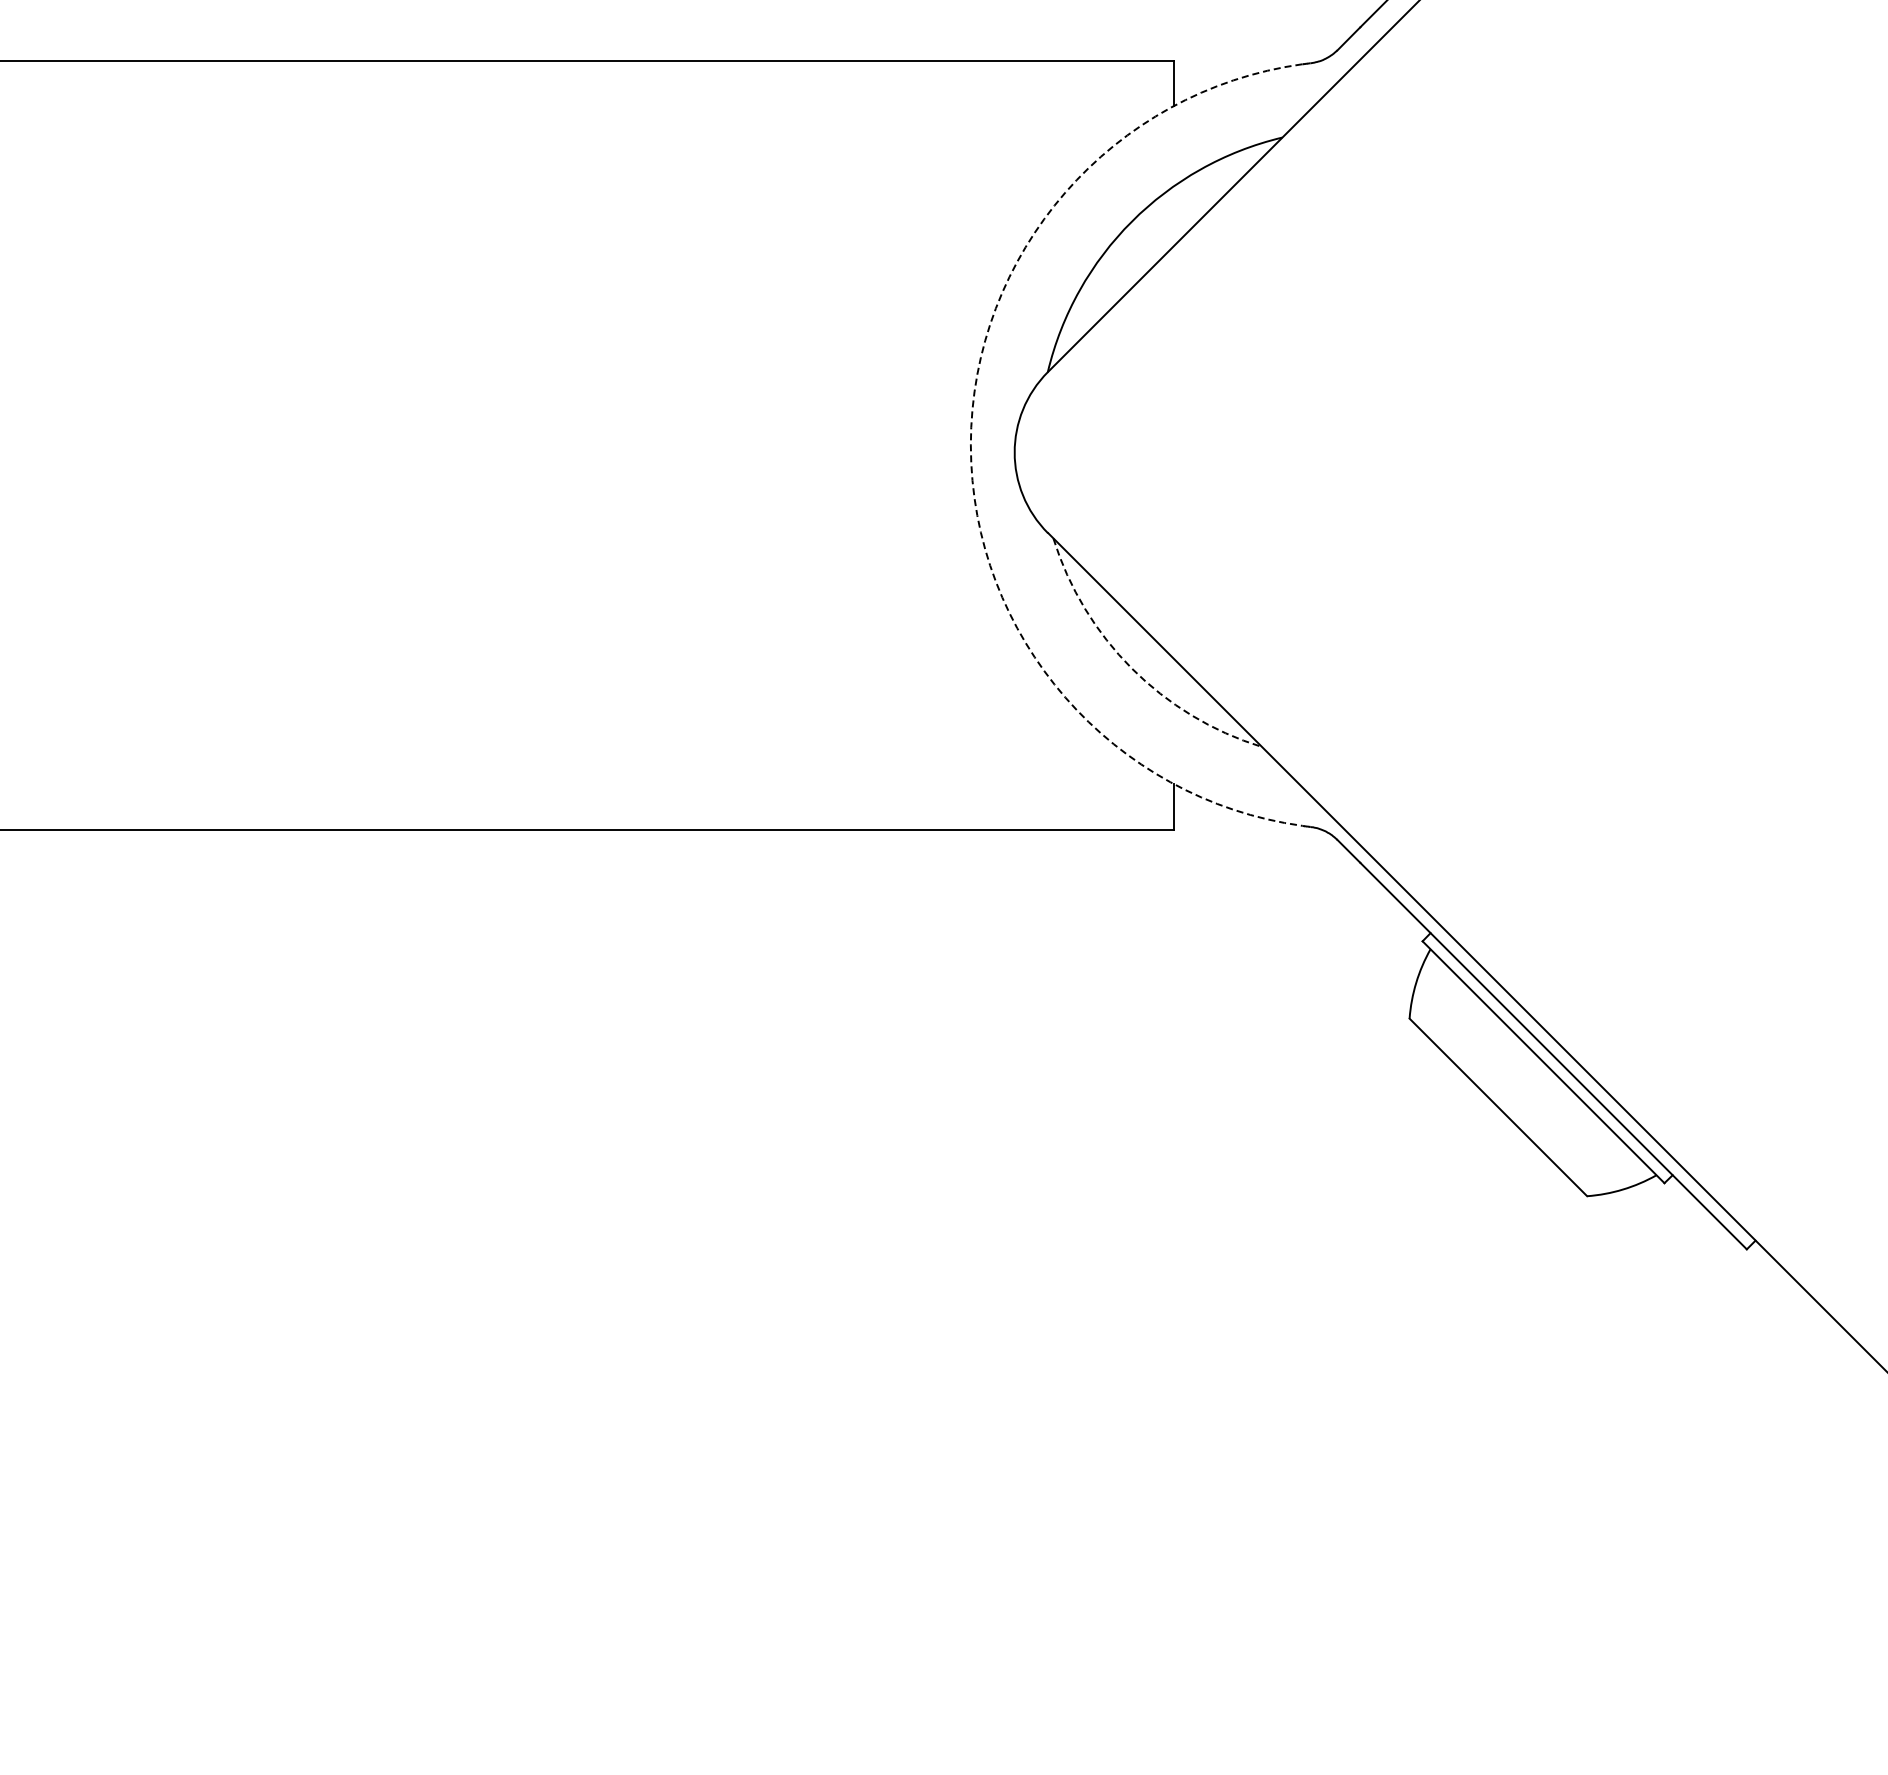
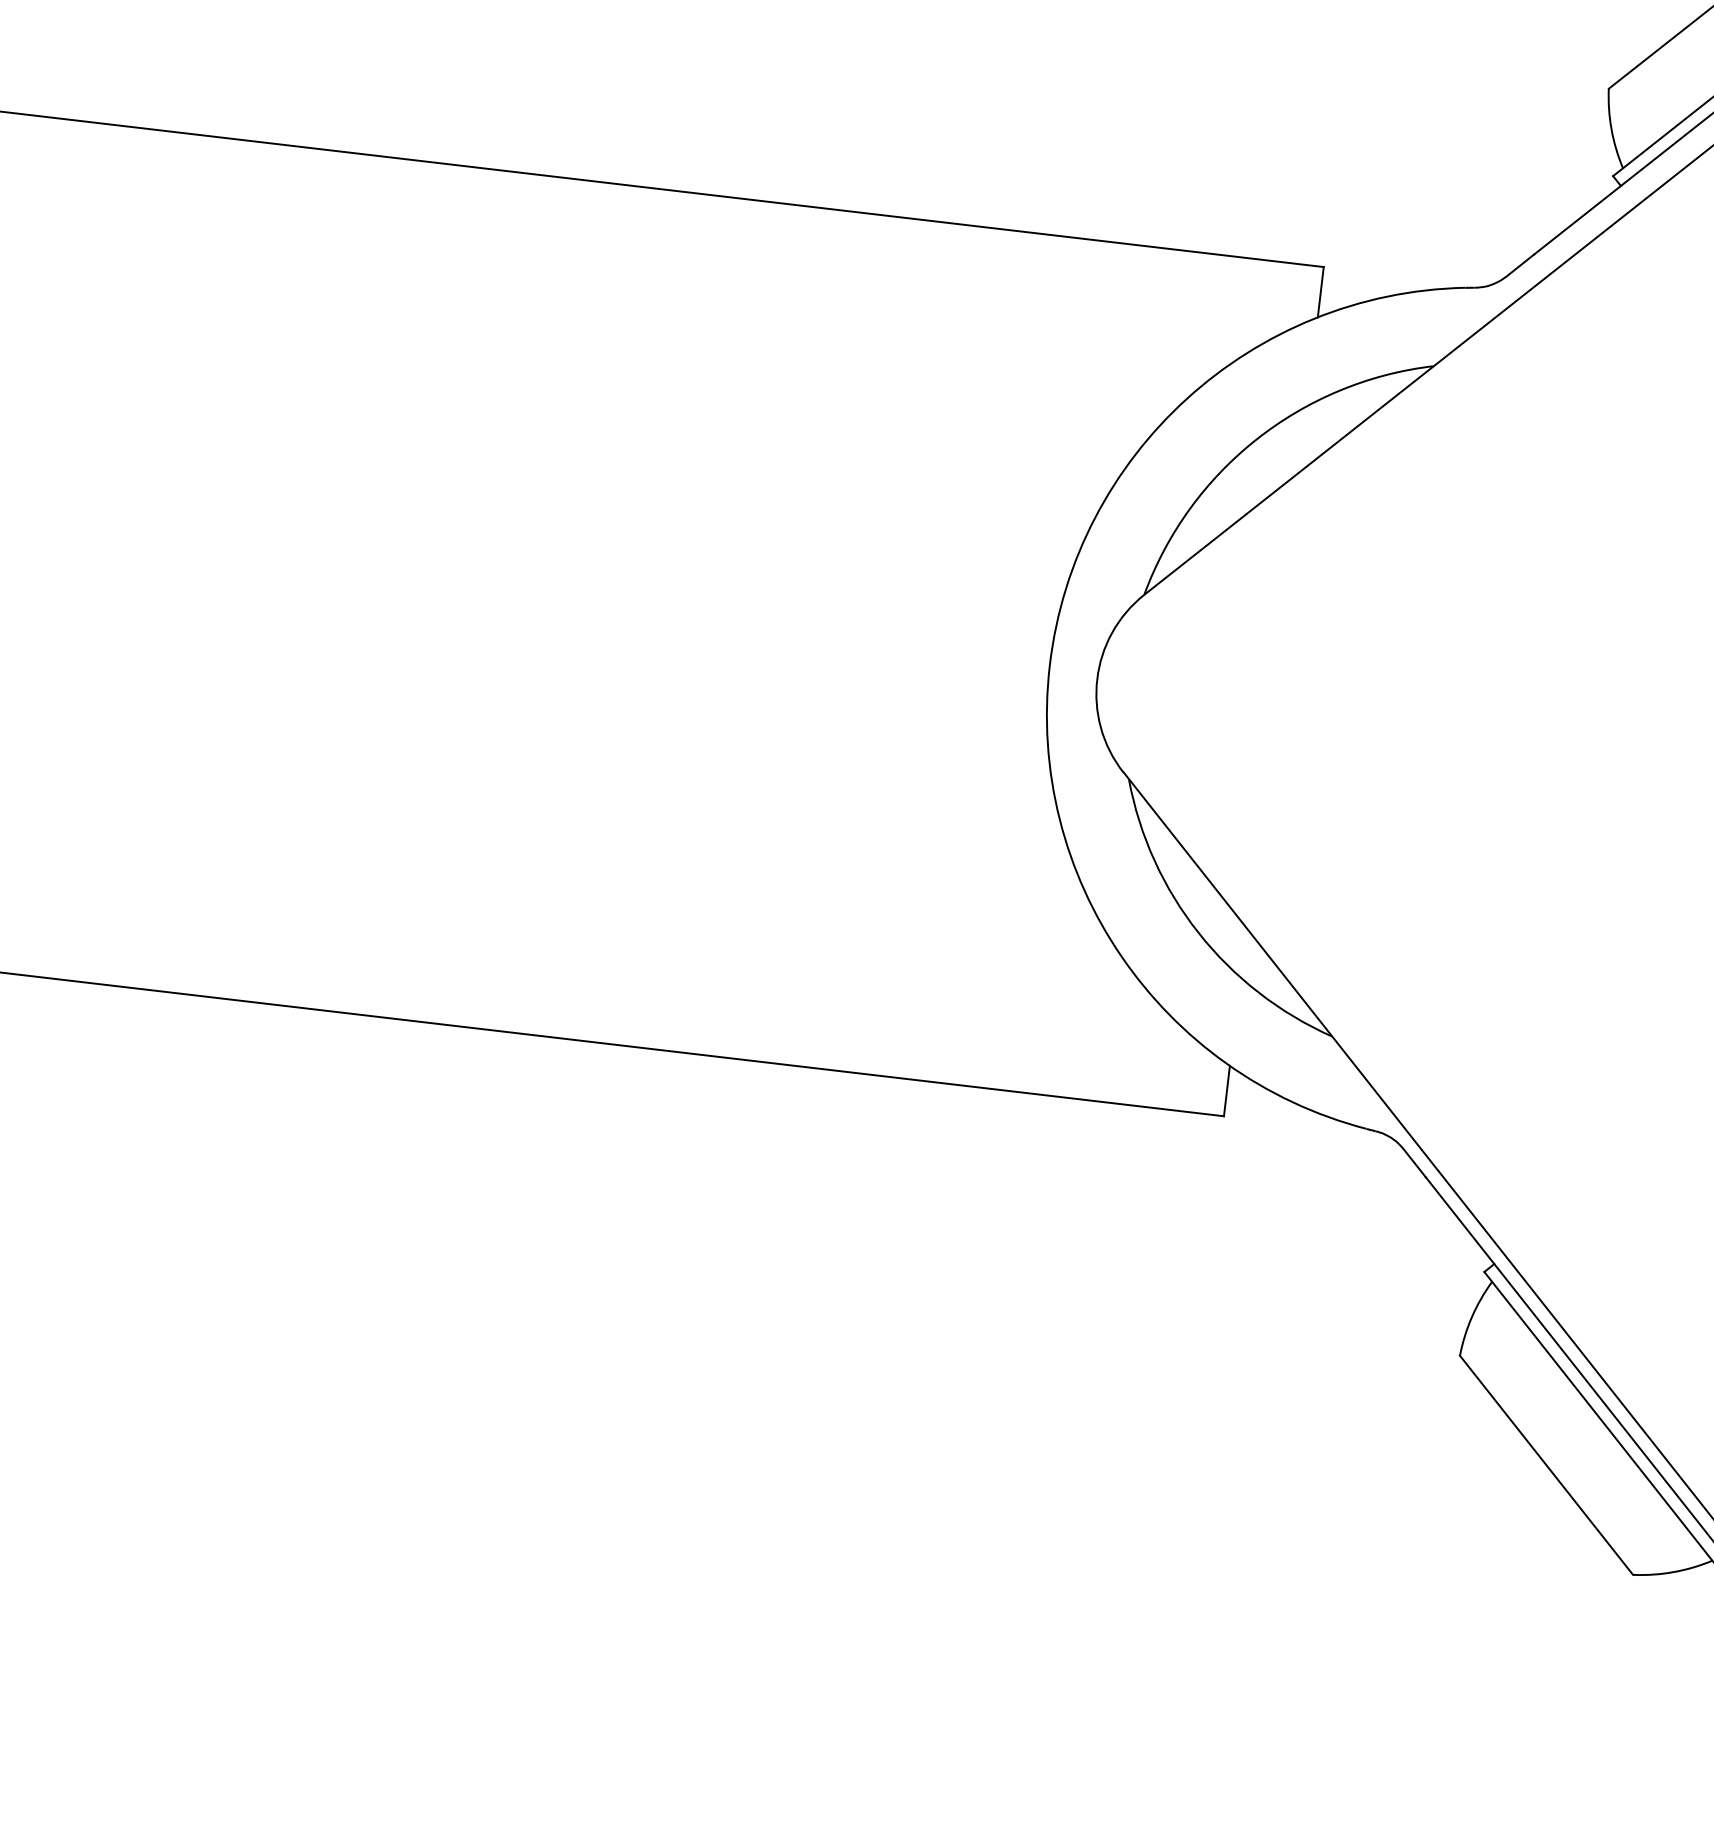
arc: (970, 445) -> (1049, 665), dashed -> solid
arc: (1131, 668) -> (1198, 932), dashed -> solid

